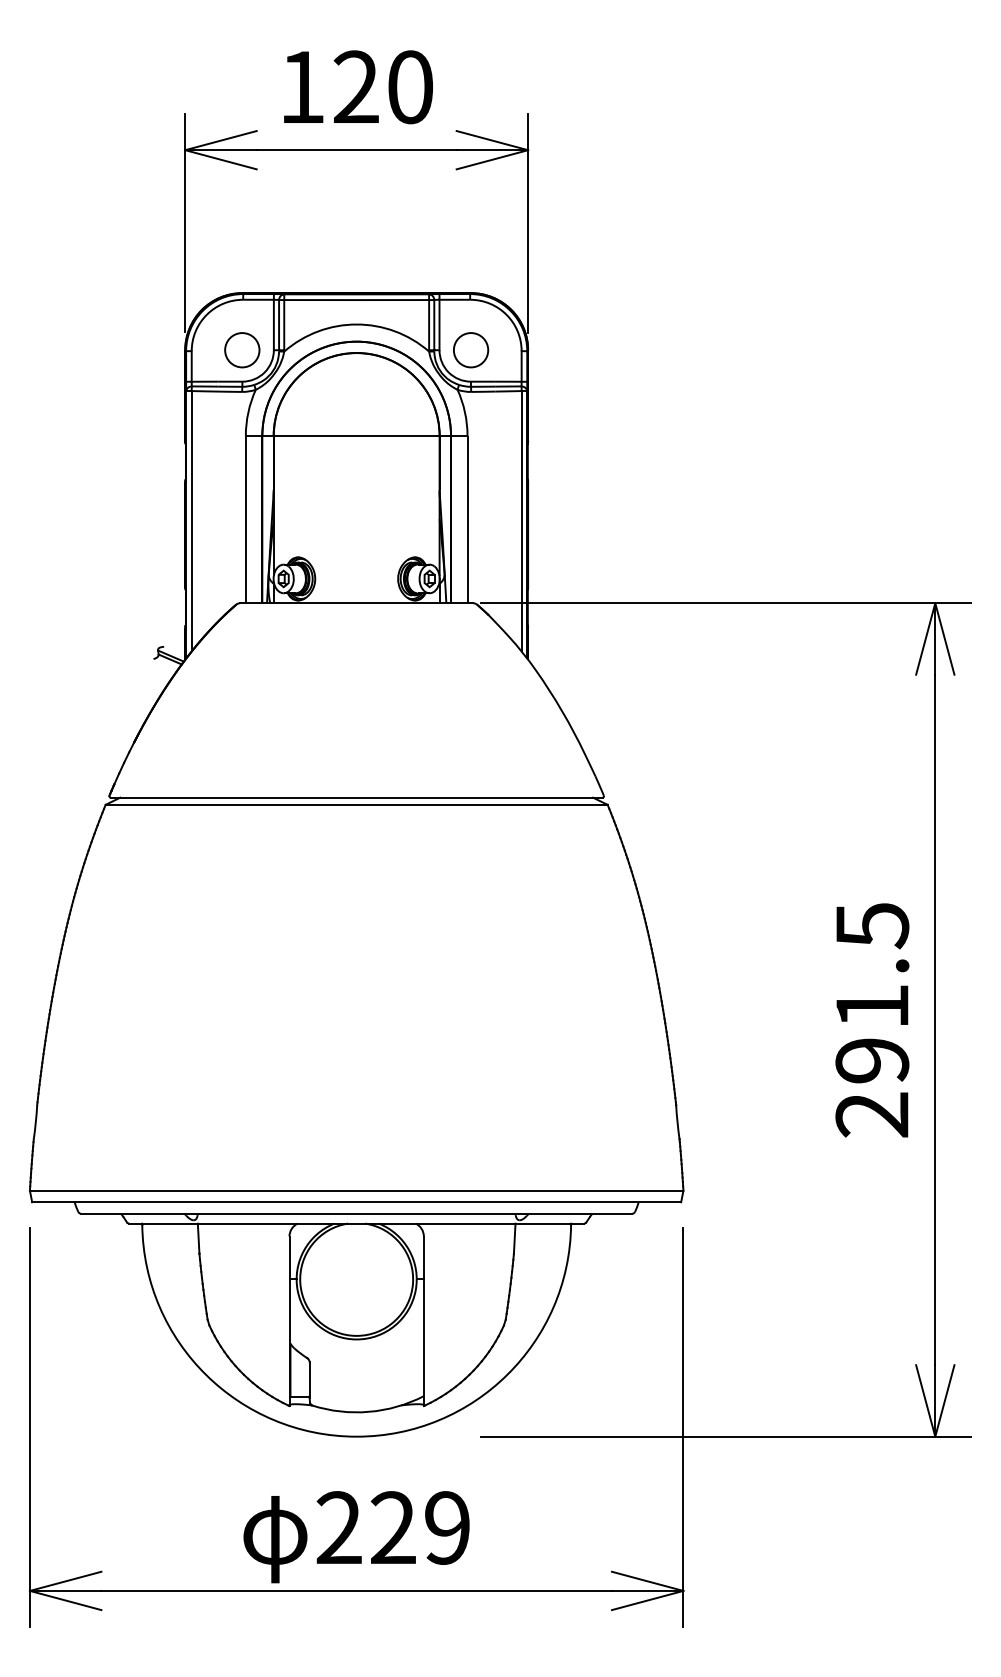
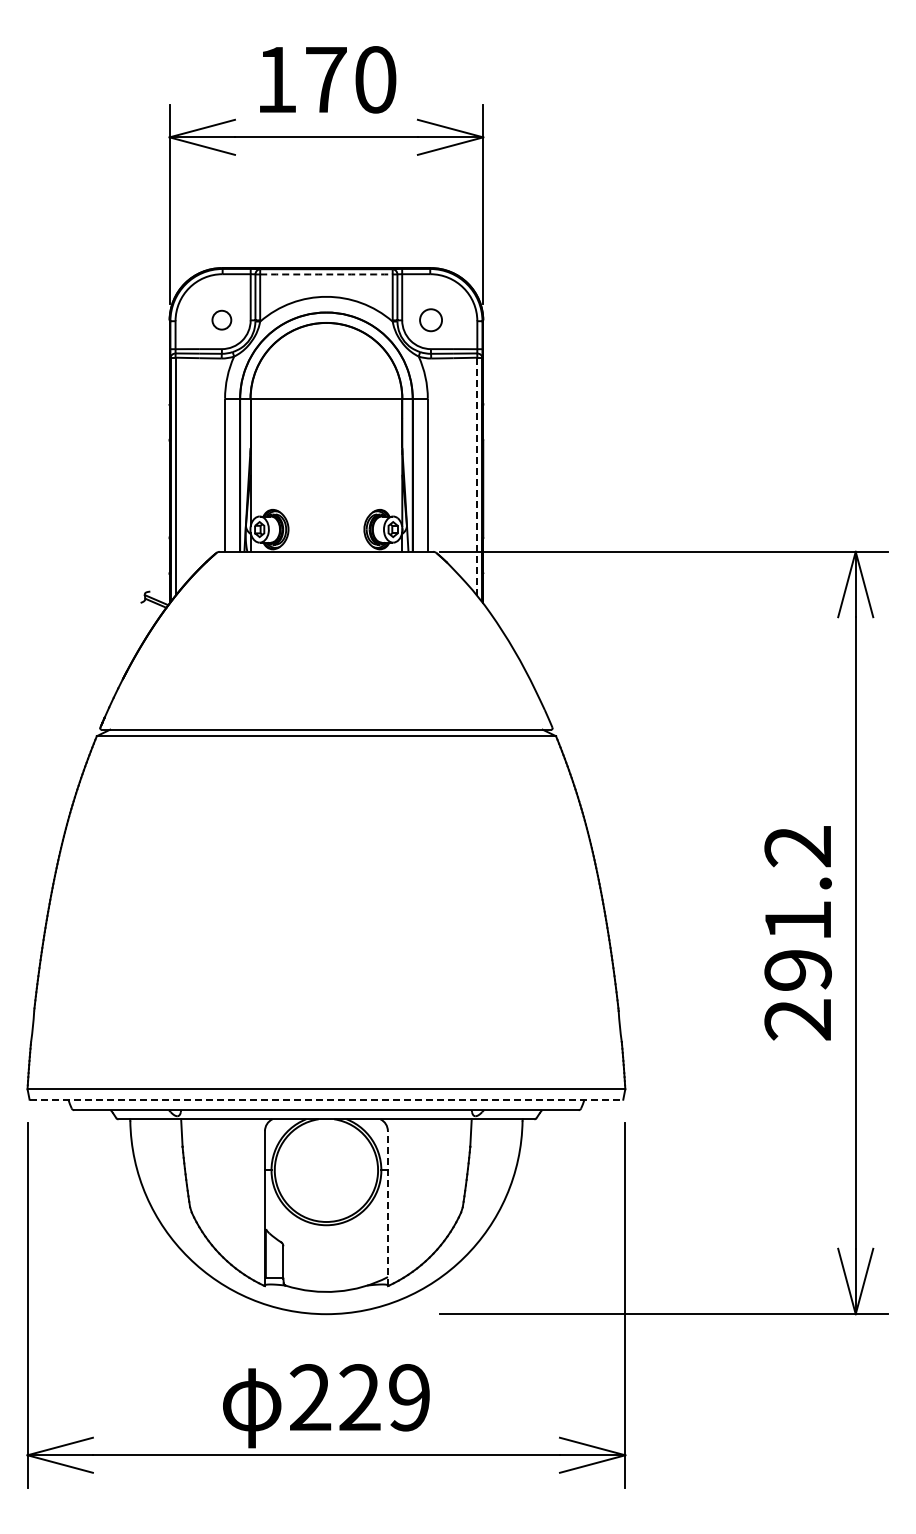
text: (355, 86) -> (325, 79), 120 -> 170
line: (356, 300) -> (326, 274), solid -> dashed
circle: (241, 349) -> (221, 319), size x0.6
circle: (470, 349) -> (430, 319), size x0.7
line: (521, 520) -> (477, 476), solid -> dashed
text: (871, 926) -> (797, 847), 291.5 -> 291.2
line: (356, 1201) -> (326, 1099), solid -> dashed
line: (423, 1321) -> (387, 1208), solid -> dashed

